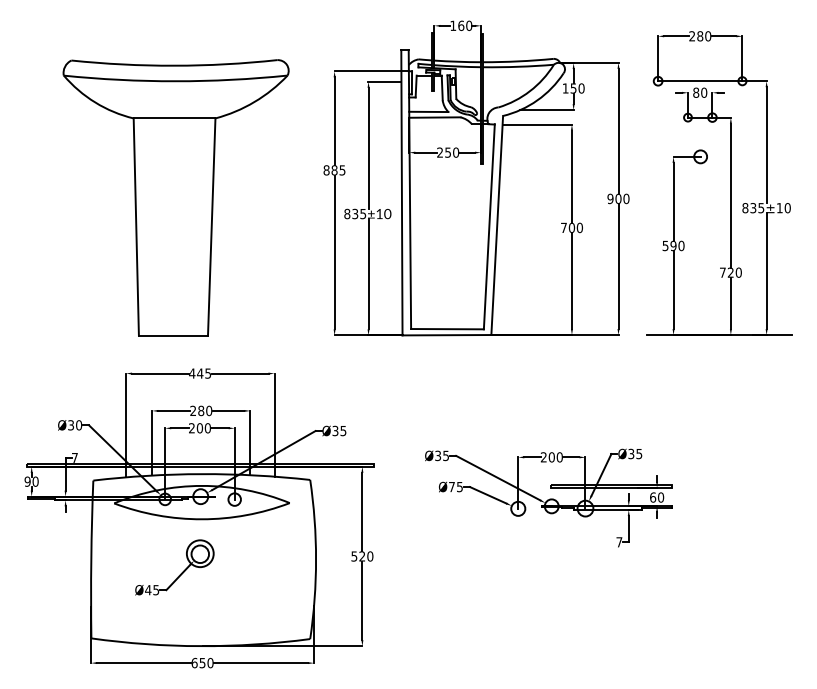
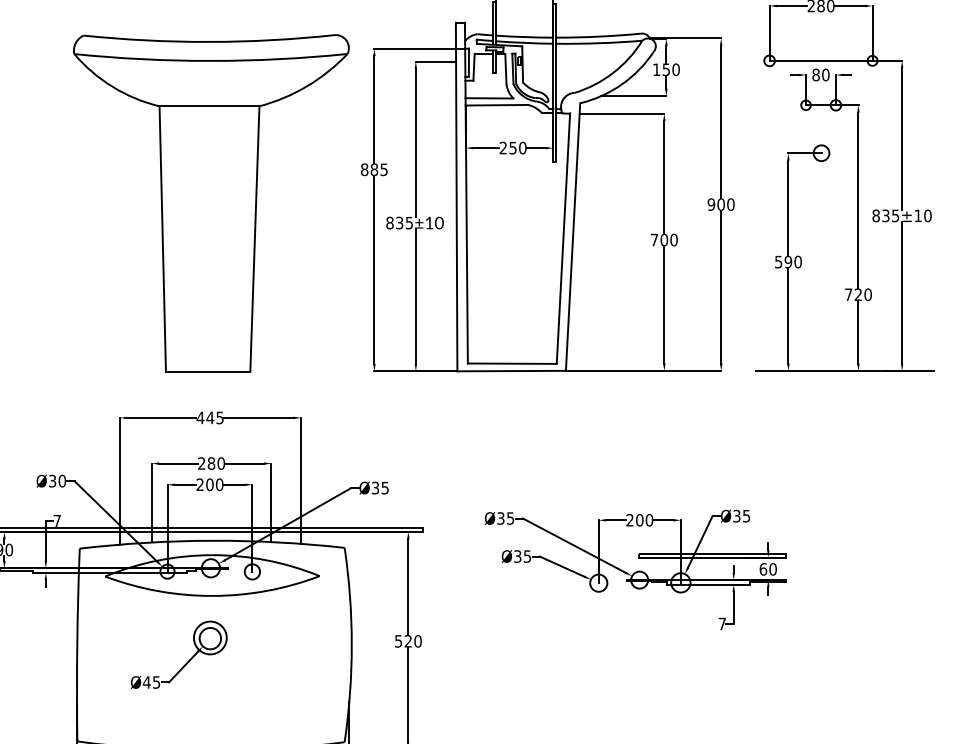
part: (175, 197) -> (210, 202), moved
text: (451, 486) -> (517, 555), Ø75 -> Ø35

